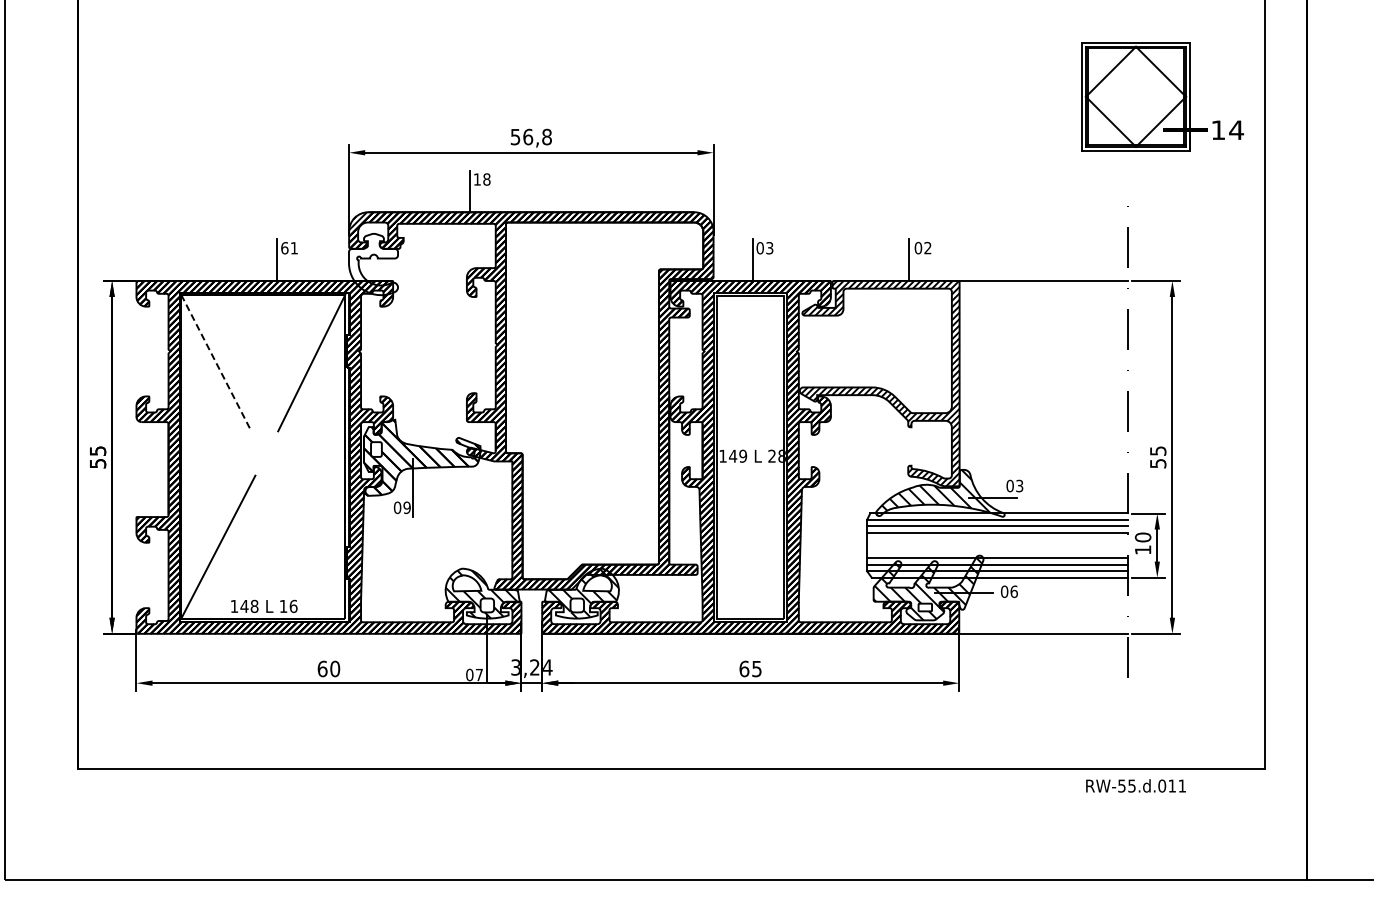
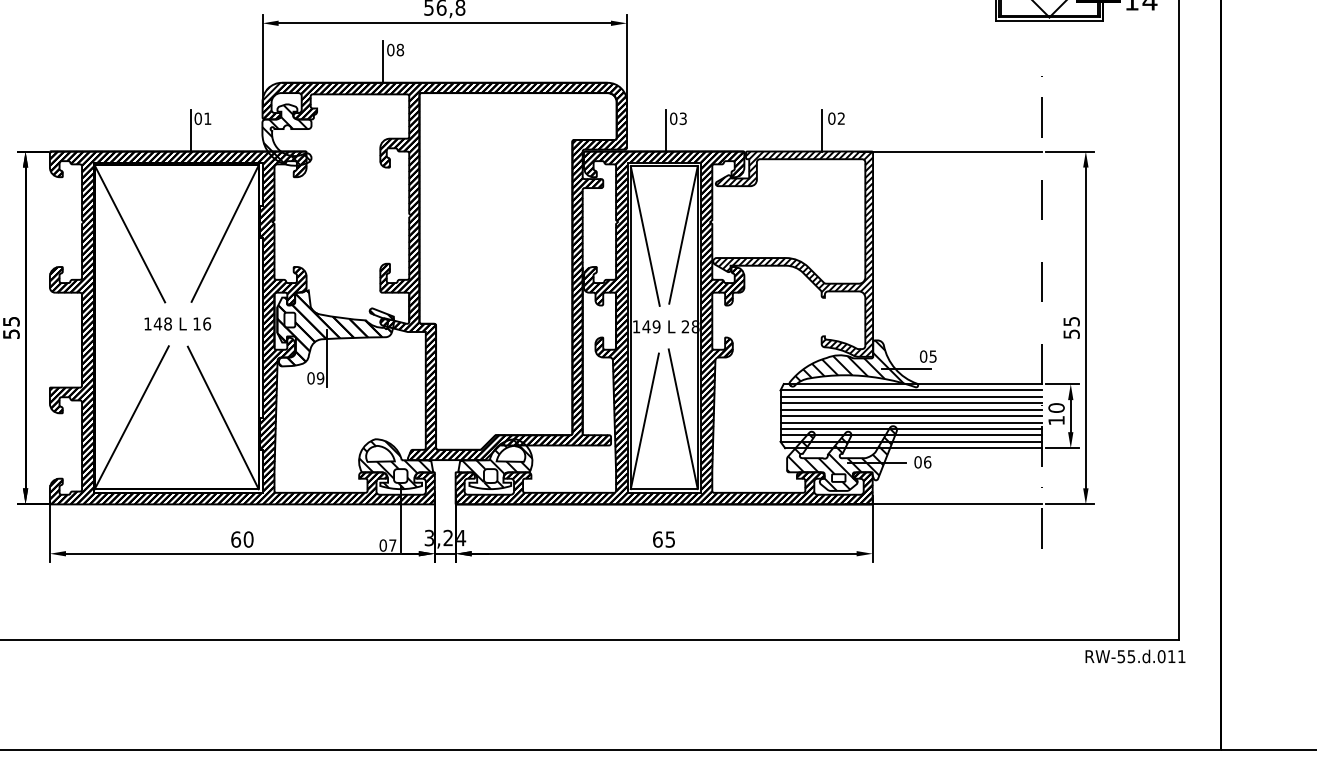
text: (477, 179) -> (390, 50), 18 -> 08
text: (284, 248) -> (197, 119), 61 -> 01
hatch: (372, 264) -> (285, 135), added
line: (216, 363) -> (129, 234), dashed -> solid
line: (769, 364) -> (682, 235), added
line: (731, 365) -> (644, 236), added
text: (1019, 485) -> (932, 356), 03 -> 05
line: (997, 539) -> (910, 410), added
line: (997, 545) -> (910, 416), added
line: (309, 547) -> (222, 418), added
line: (769, 548) -> (682, 419), added
line: (731, 550) -> (644, 421), added
line: (997, 551) -> (910, 422), added
text: (264, 605) -> (177, 323), moved
text: (1135, 785) -> (1134, 656), moved

